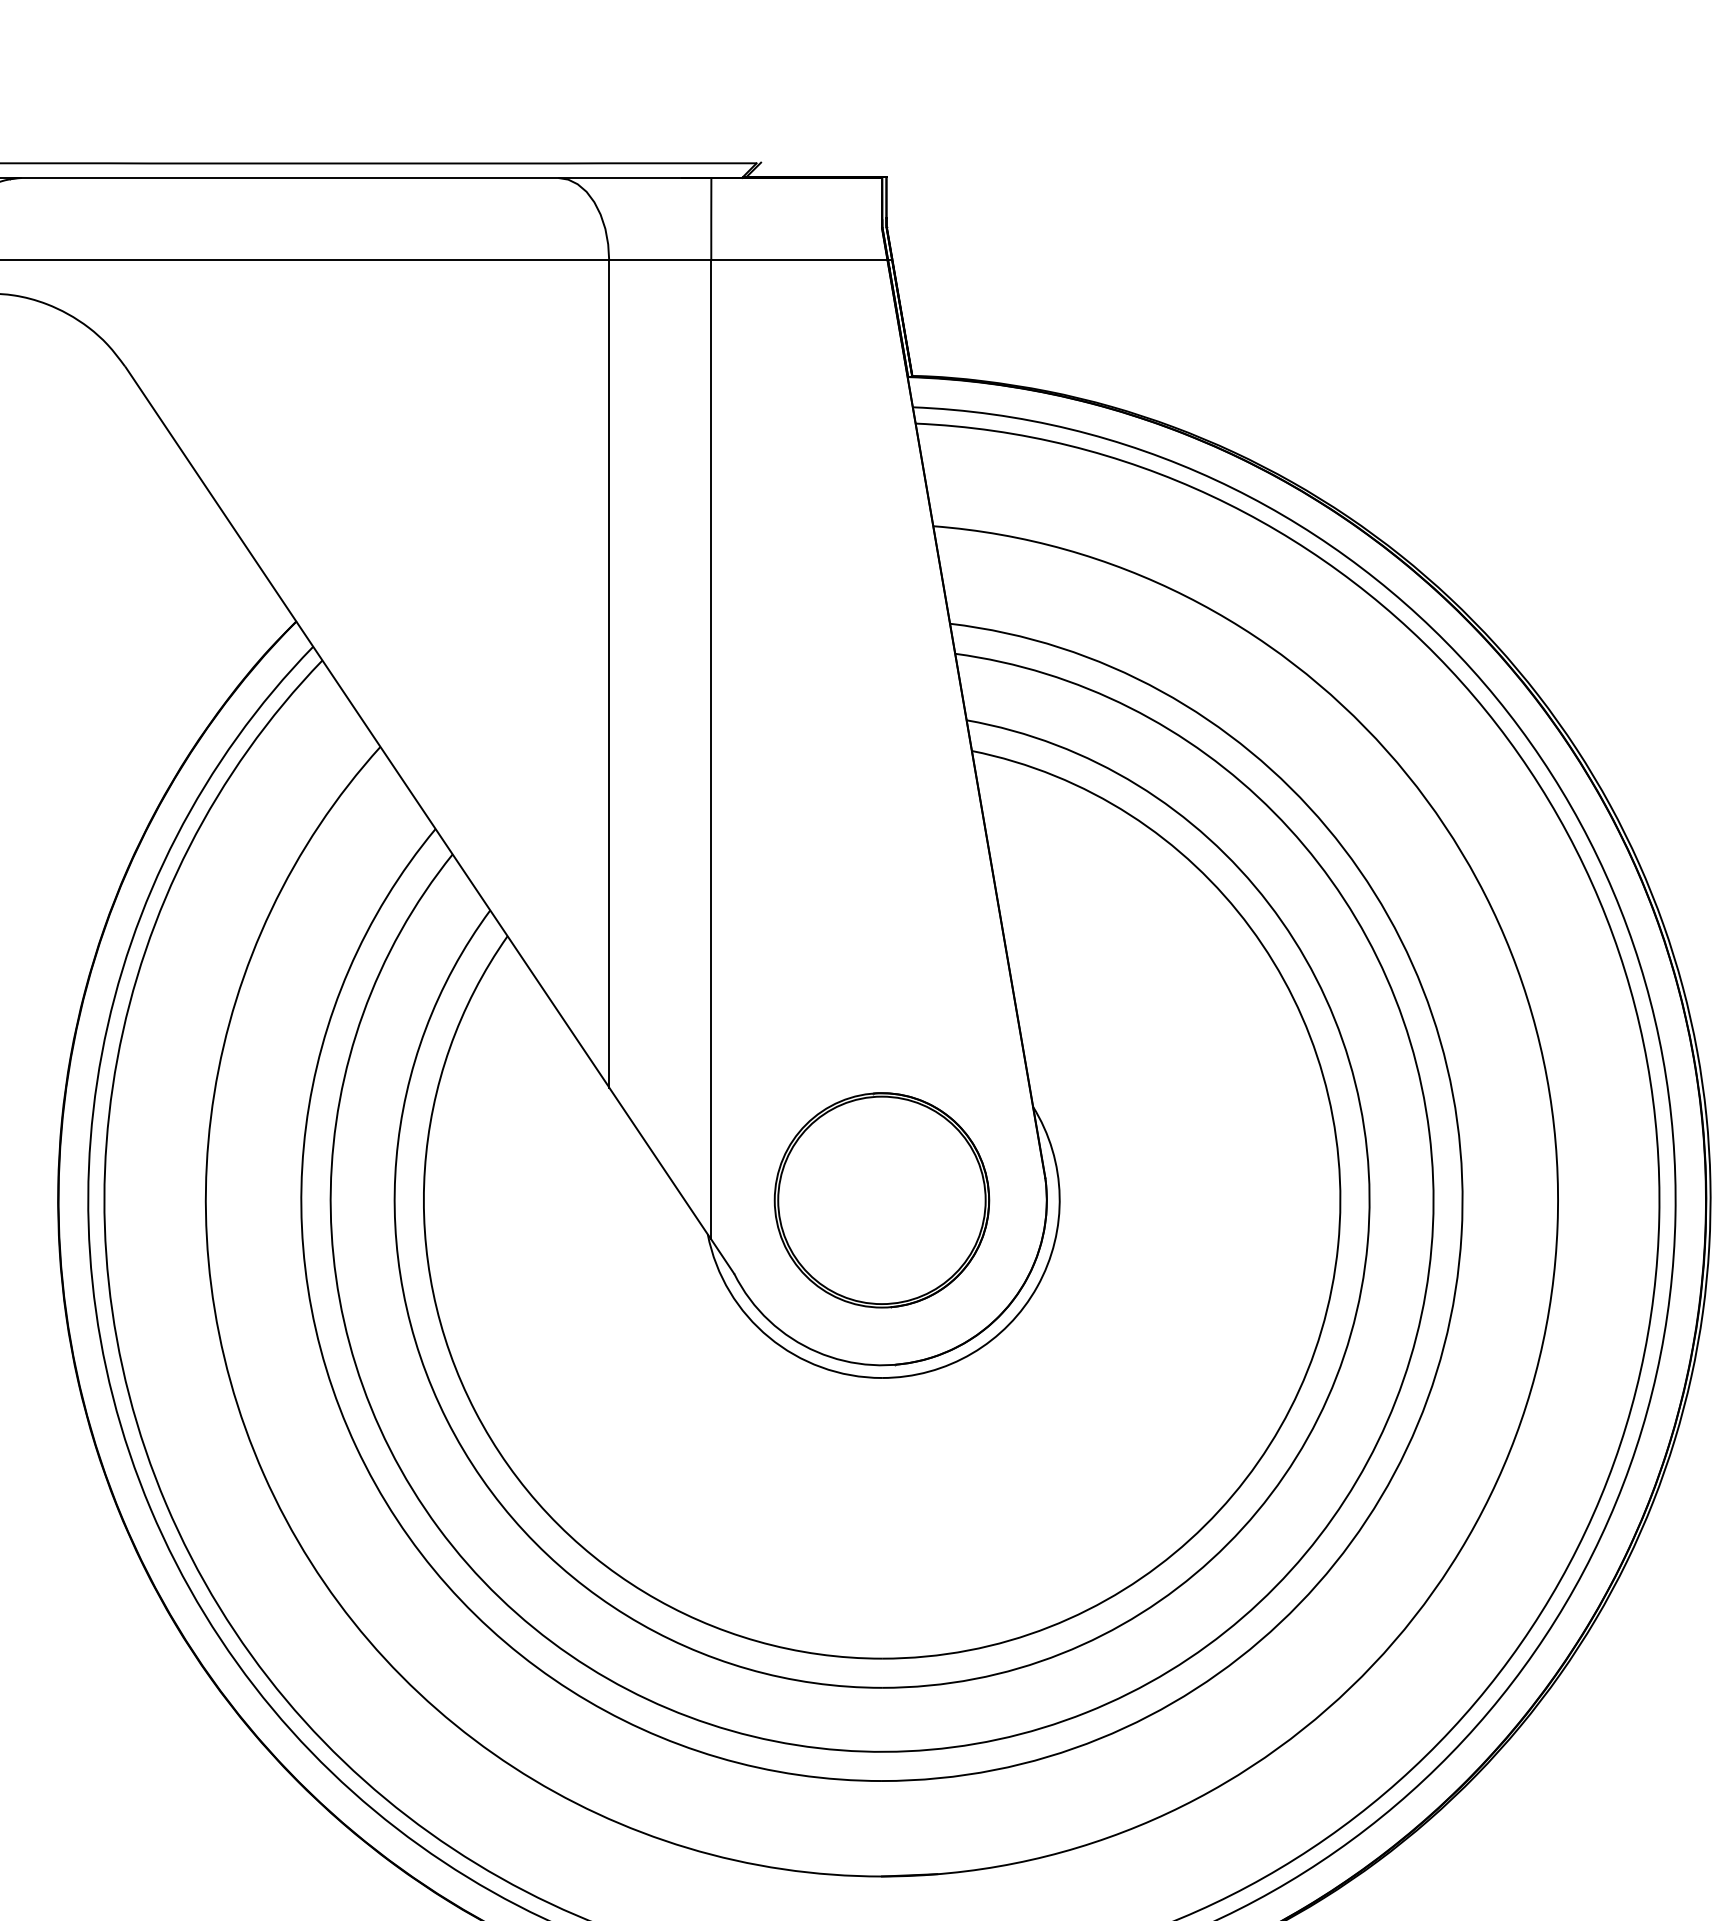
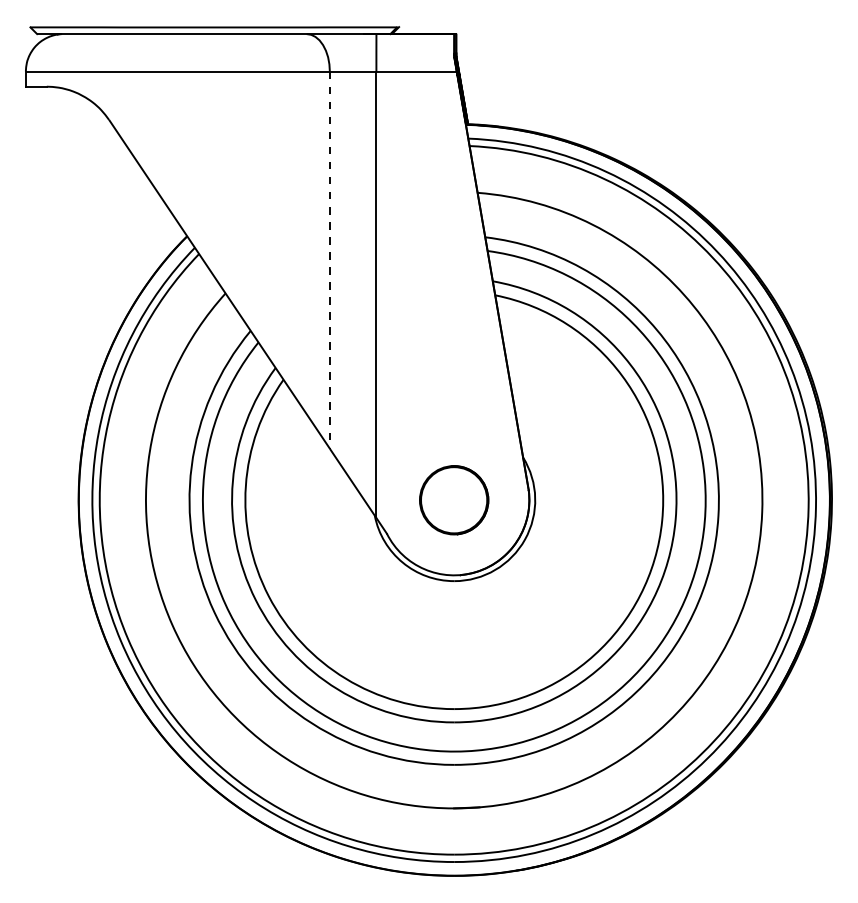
line: (608, 674) -> (329, 260), solid -> dashed
part: (880, 1201) -> (453, 500), size x0.7

